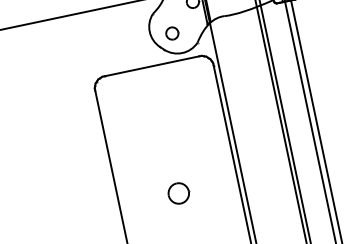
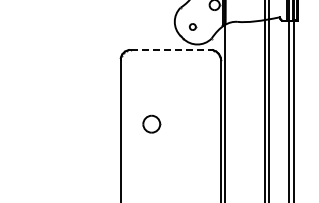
part: (171, 32) -> (192, 26), size x0.6
line: (151, 66) -> (170, 50), solid -> dashed
part: (178, 192) -> (151, 123), moved

